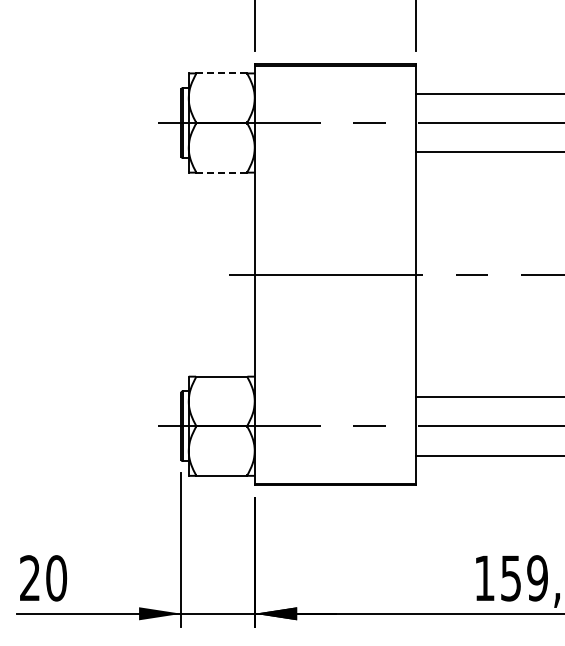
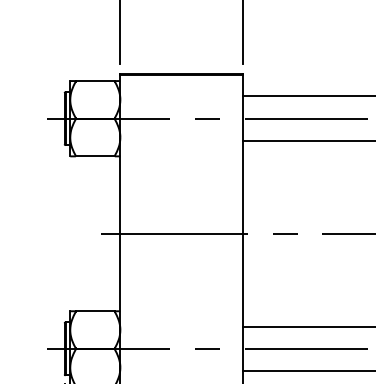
line: (221, 73) -> (95, 81), dashed -> solid
line: (221, 172) -> (95, 156), dashed -> solid

